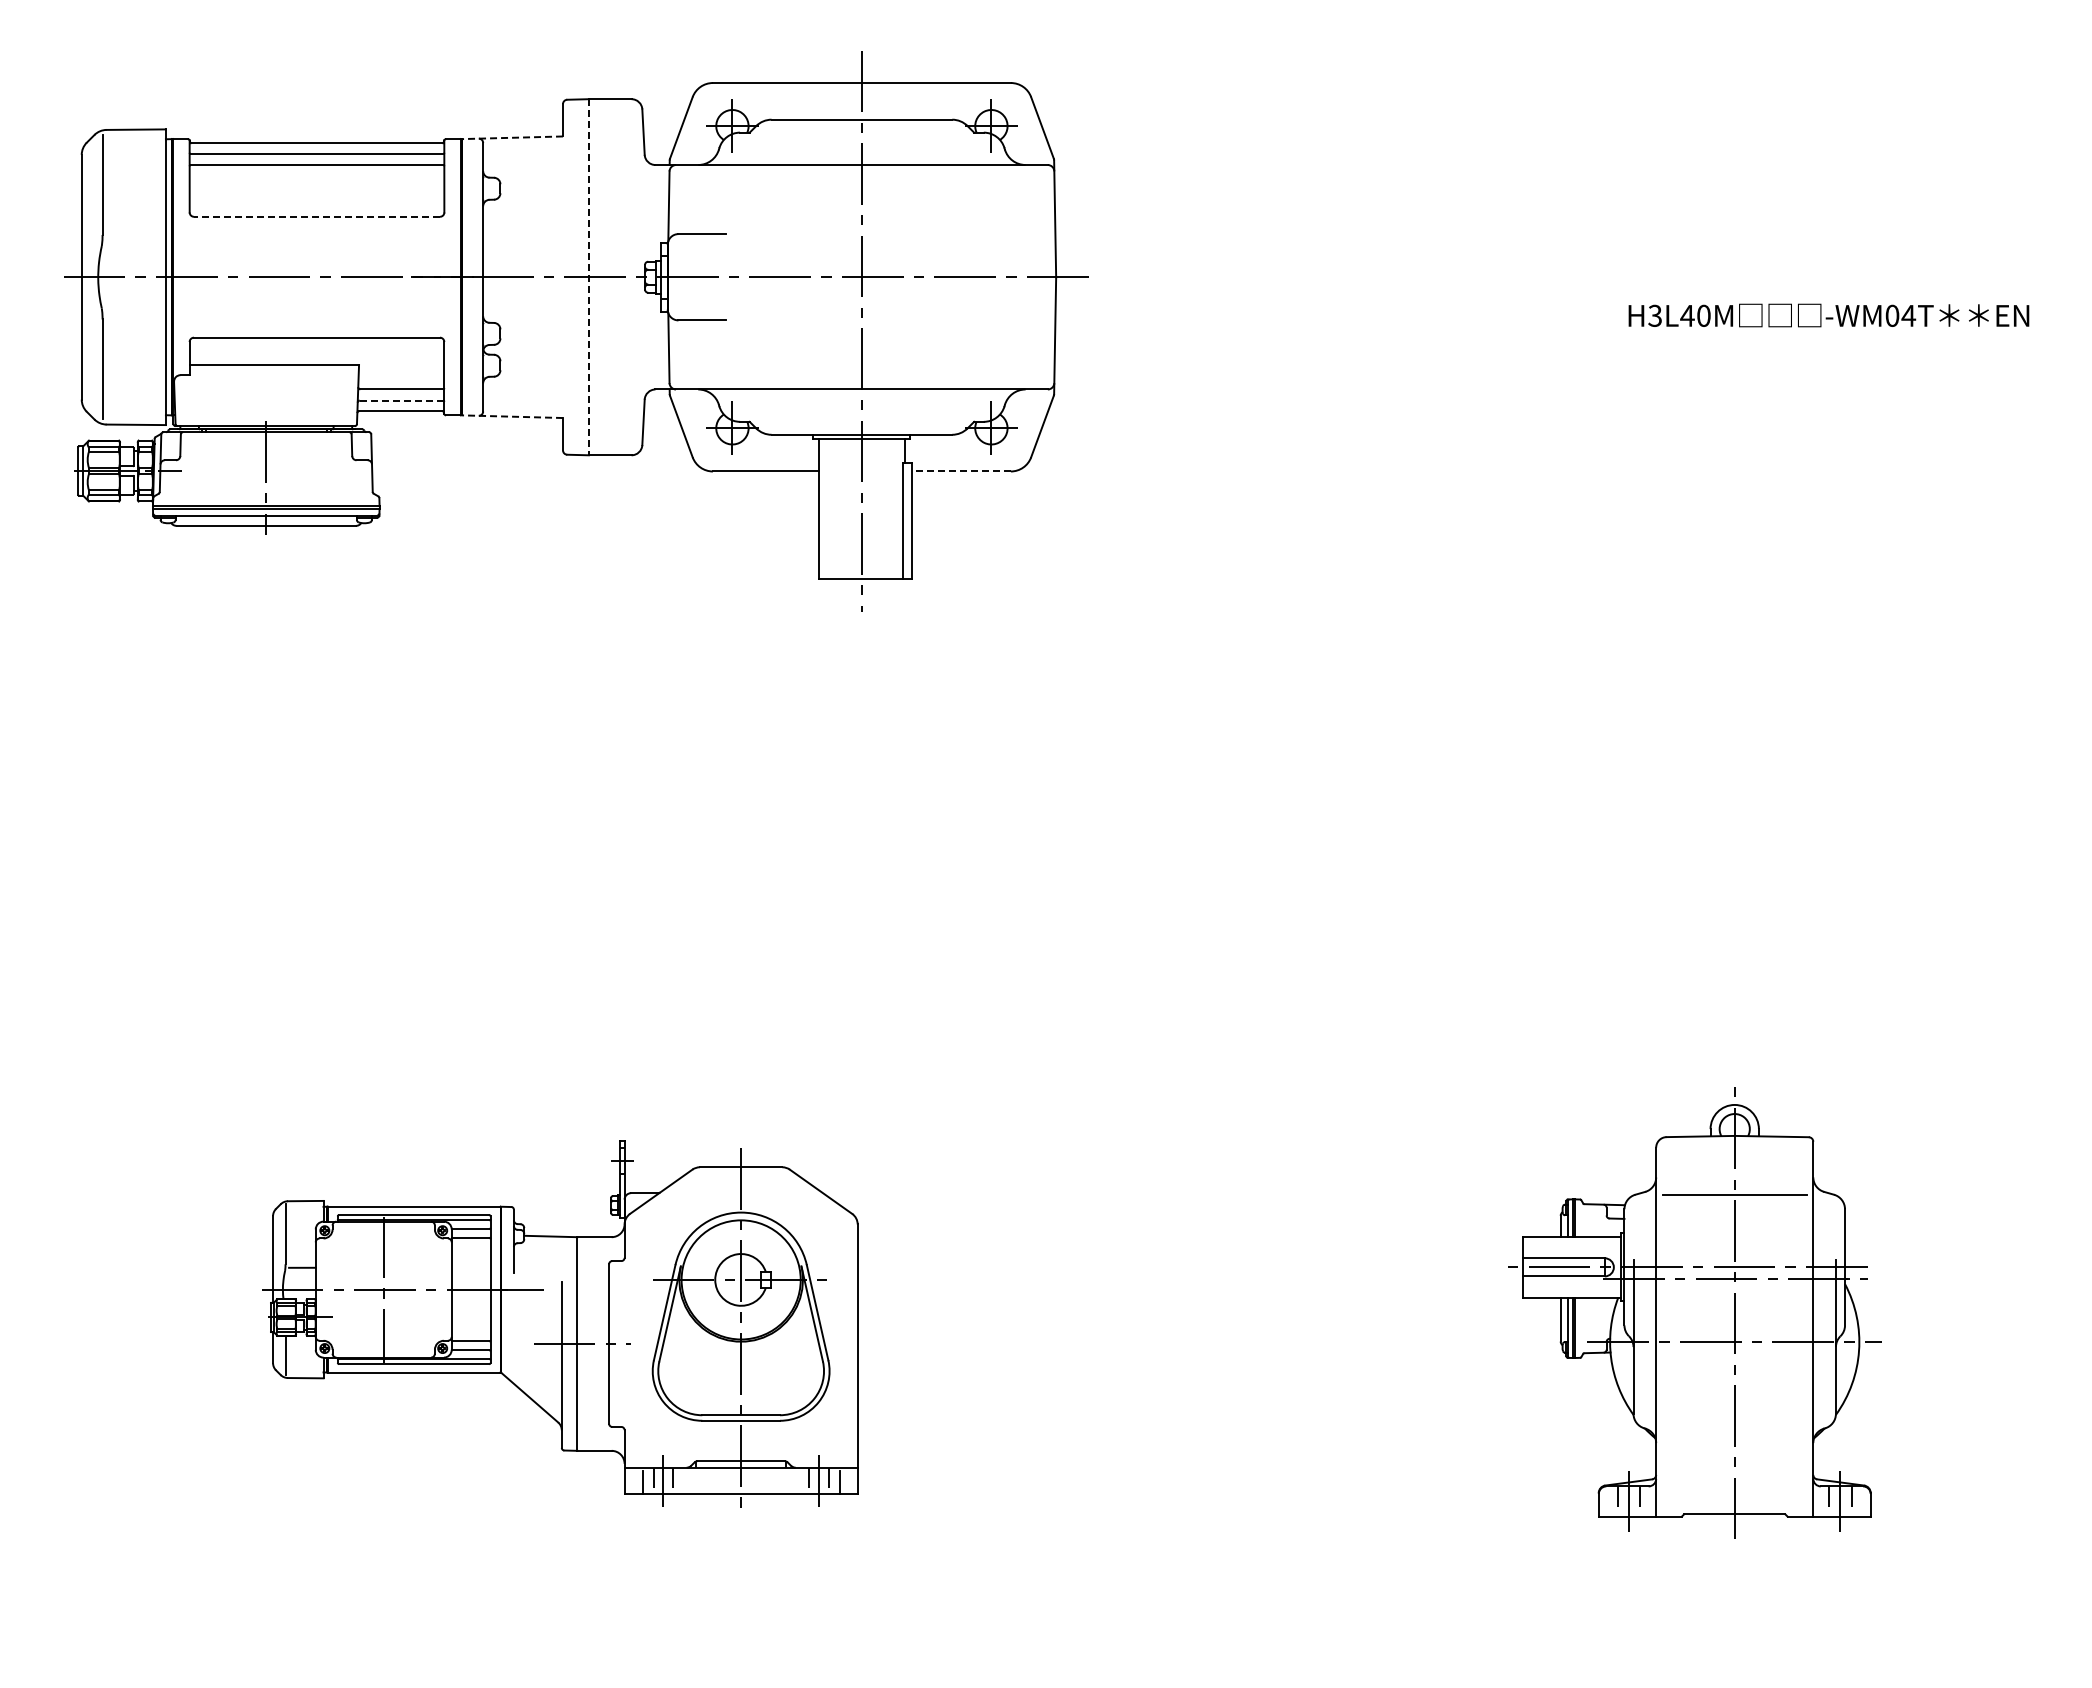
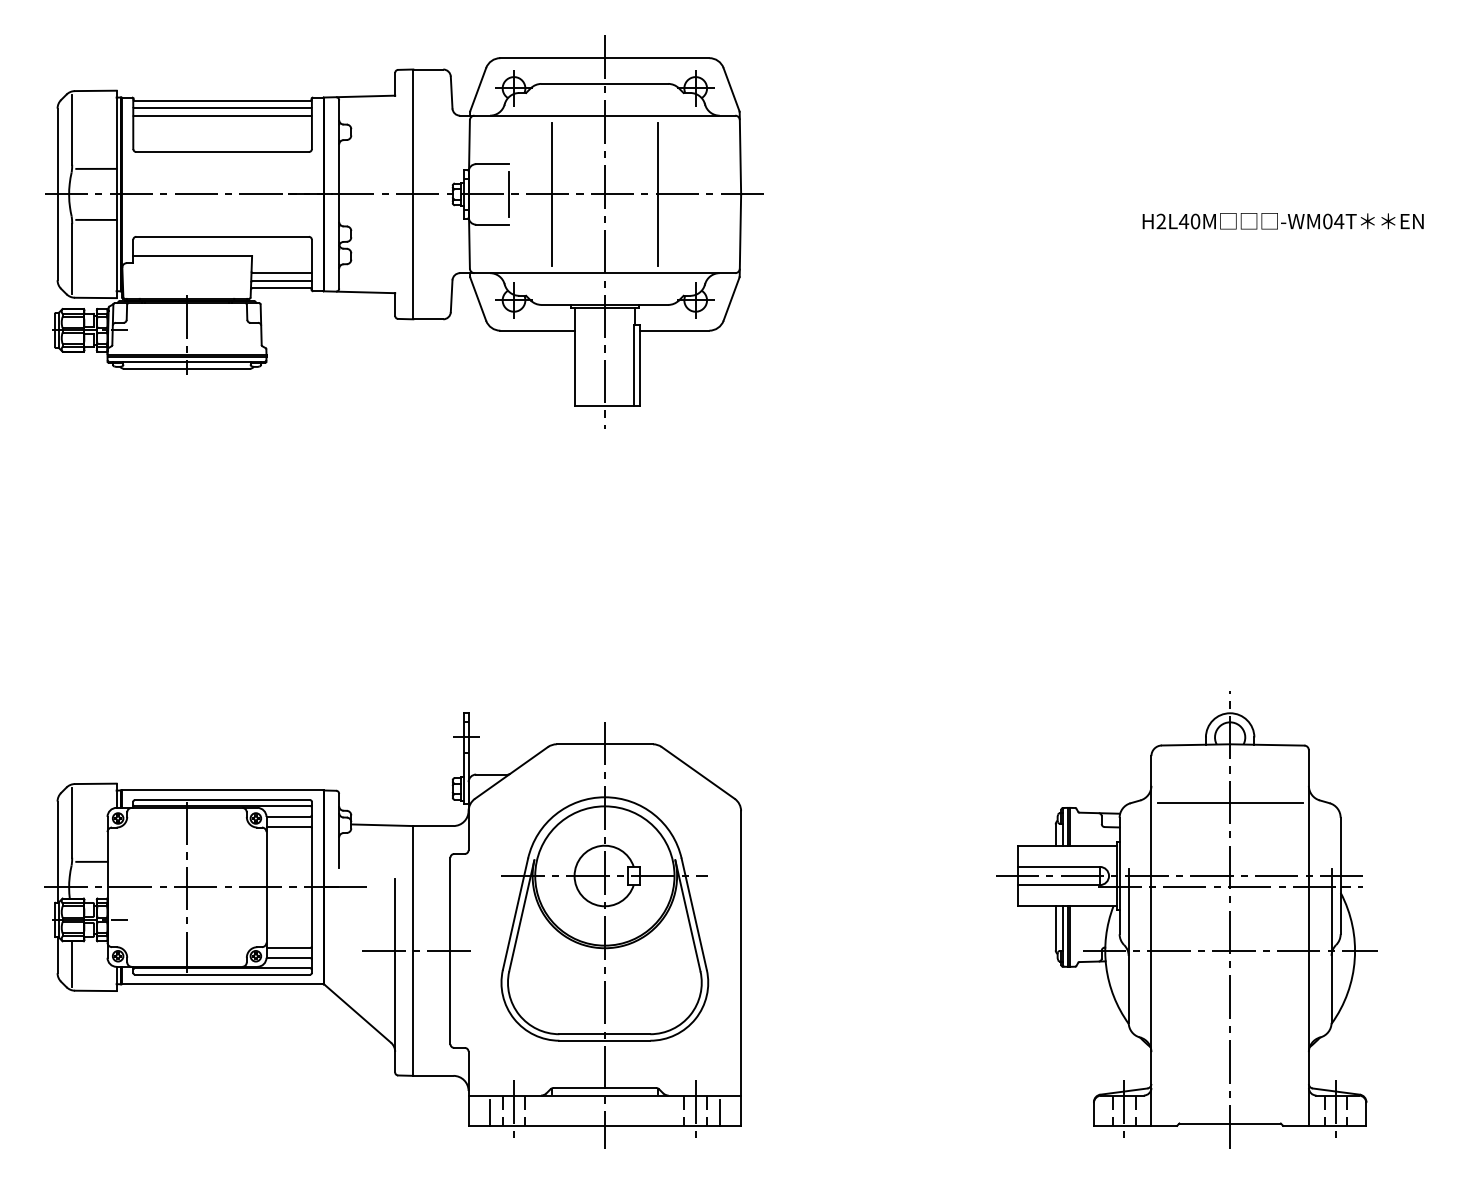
line: (512, 137) -> (359, 96), dashed -> solid
line: (316, 216) -> (222, 151), dashed -> solid
line: (136, 240) -> (95, 168), added
line: (725, 276) -> (509, 193), added
line: (786, 276) -> (551, 193), added
line: (937, 276) -> (657, 193), added
line: (588, 277) -> (413, 194), dashed -> solid
line: (136, 313) -> (95, 219), added
text: (1654, 315) -> (1160, 221), H3L40M -> H2L40M
line: (401, 400) -> (281, 280), dashed -> solid
line: (512, 416) -> (359, 292), dashed -> solid
line: (961, 471) -> (674, 330), dashed -> solid
part: (1691, 1310) -> (1186, 919), size x1.43
part: (559, 1326) -> (392, 930), size x1.67

